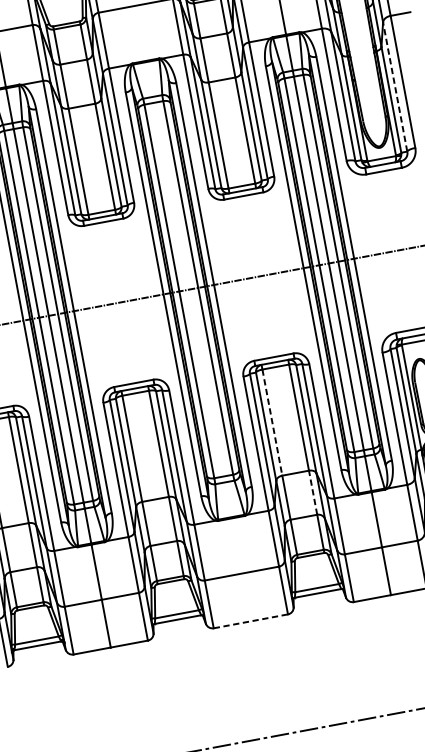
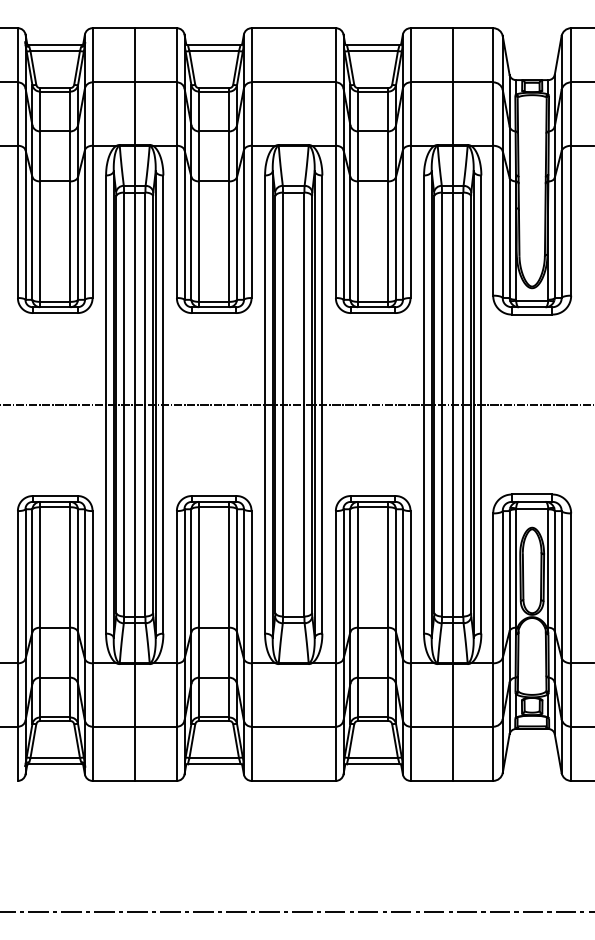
line: (395, 86) -> (561, 224), dashed -> solid
line: (272, 422) -> (358, 567), dashed -> solid
line: (313, 492) -> (388, 652), dashed -> solid
line: (251, 620) -> (294, 780), dashed -> solid

